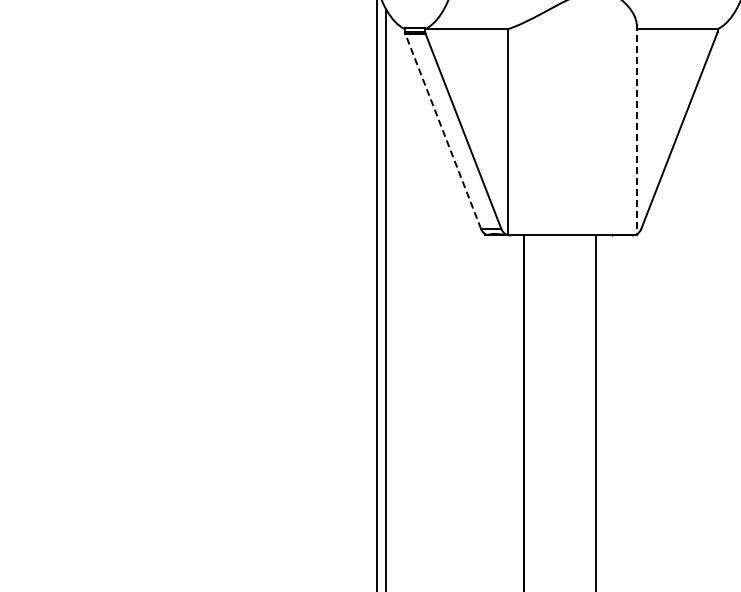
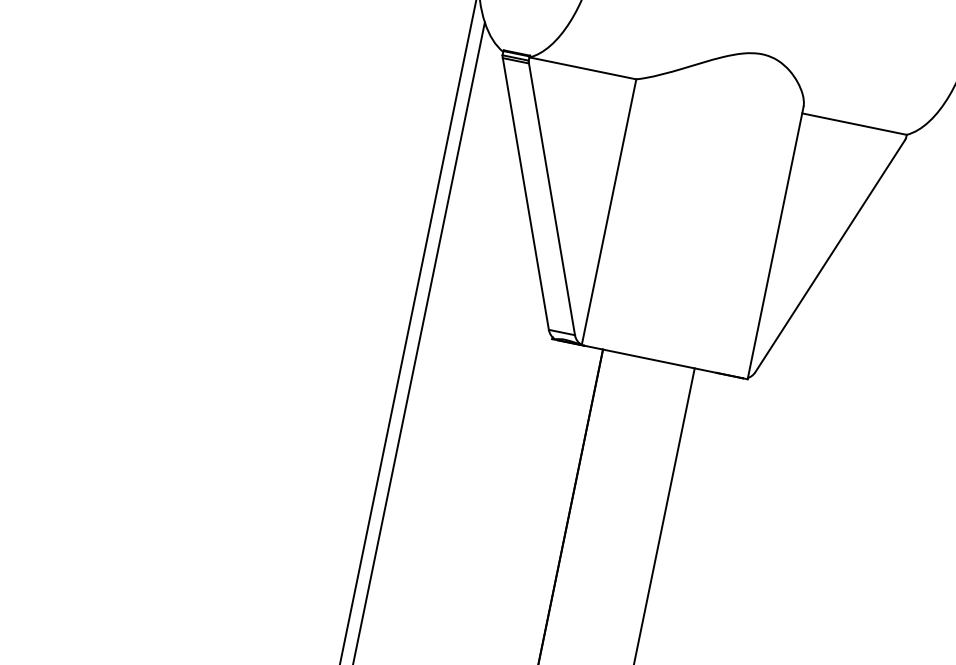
line: (636, 129) -> (775, 242), dashed -> solid
line: (443, 131) -> (526, 194), dashed -> solid

